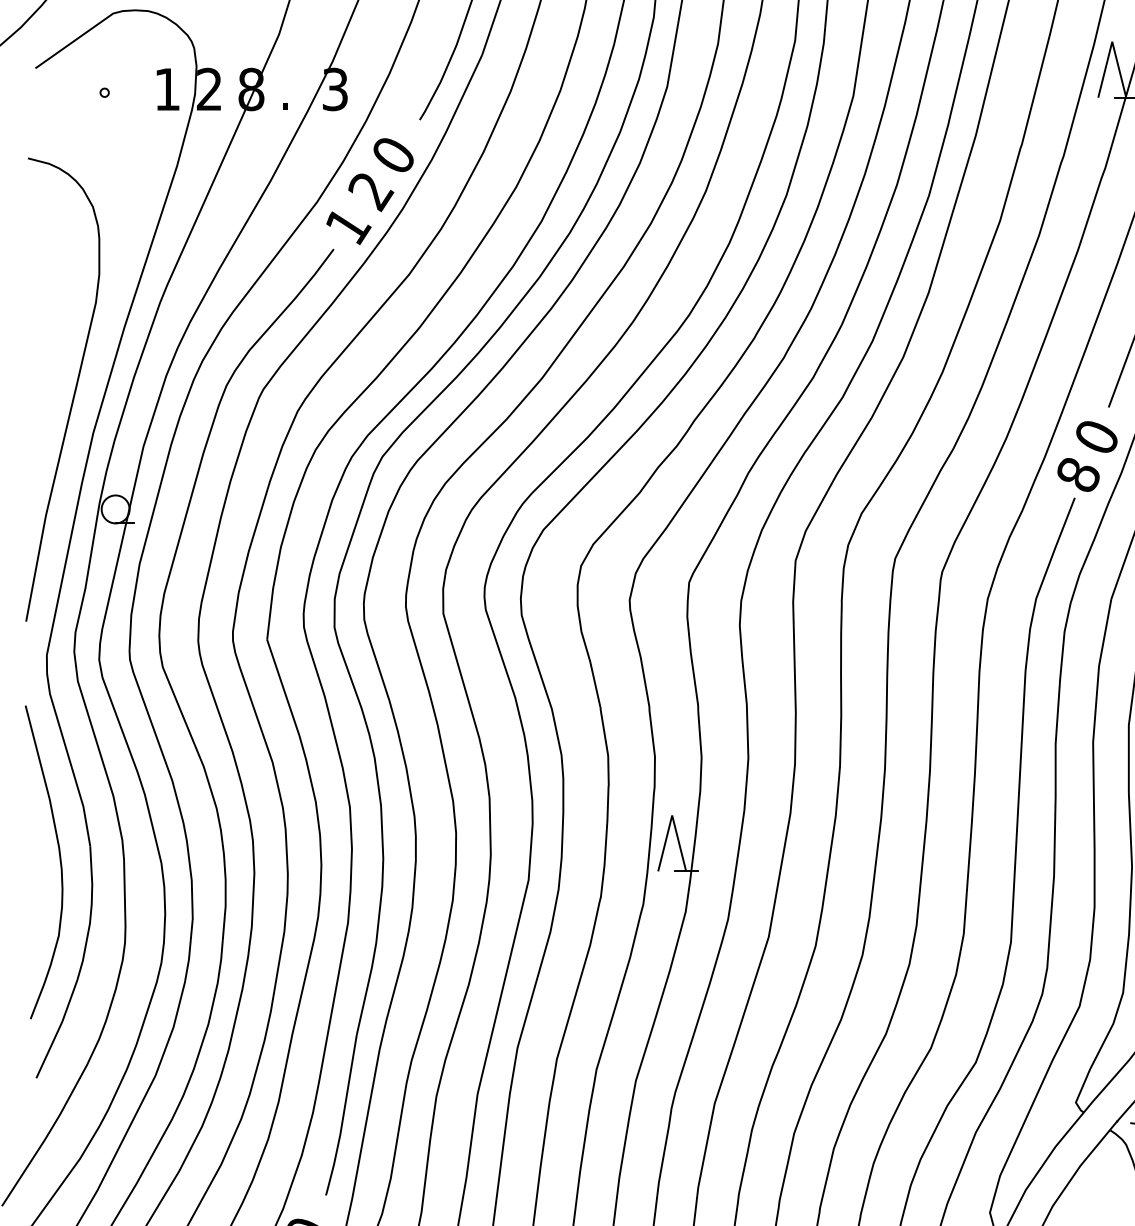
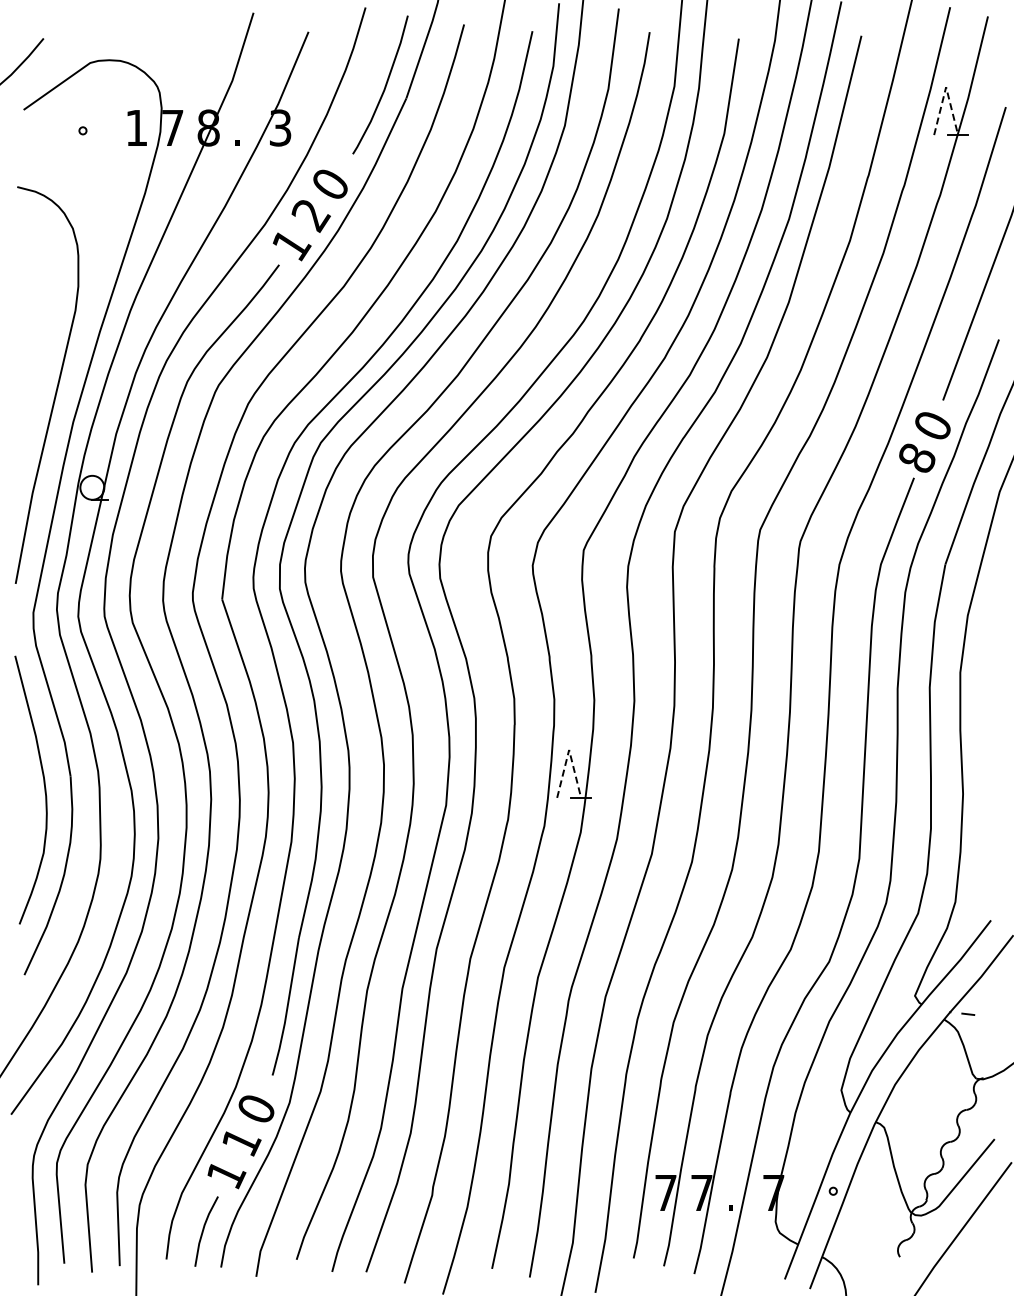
line: (1112, 42) -> (946, 87), solid -> dashed
text: (209, 88) -> (172, 127), 2 -> 7
line: (672, 814) -> (569, 749), solid -> dashed

